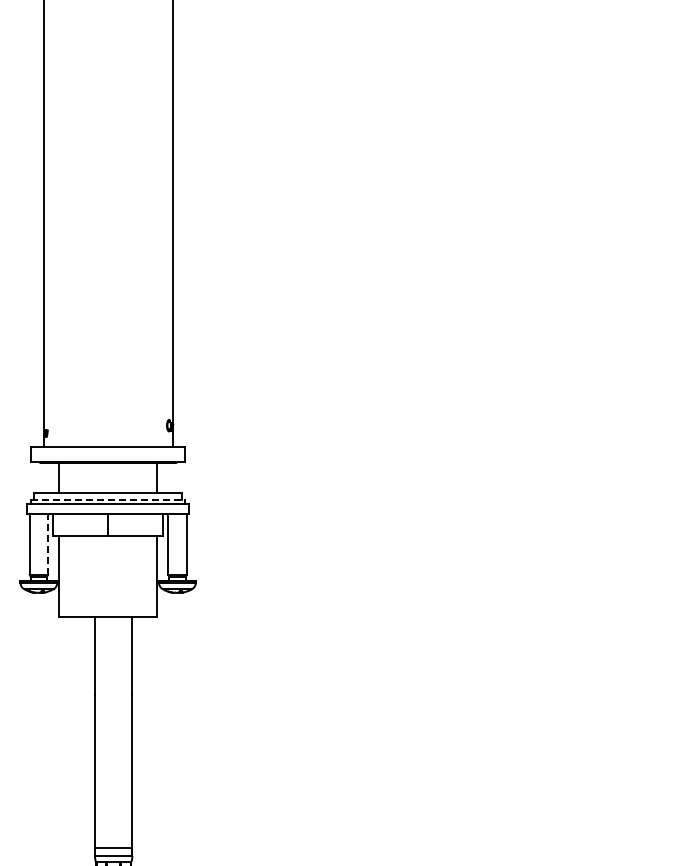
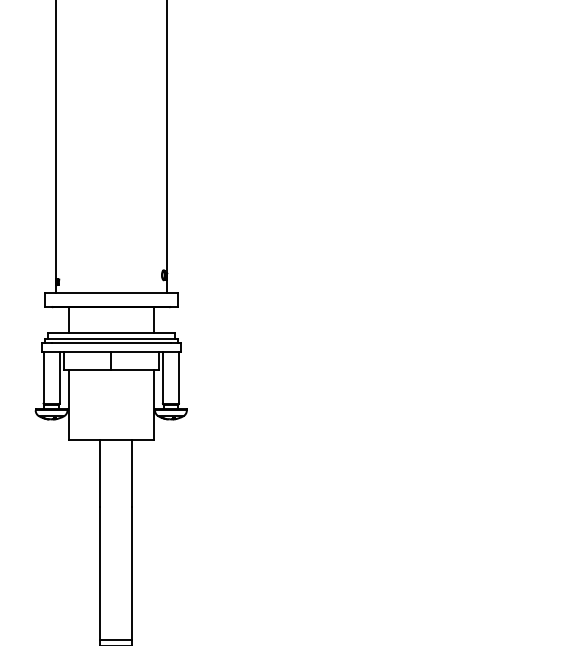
line: (108, 499) -> (111, 338), dashed -> solid
line: (48, 544) -> (59, 377), dashed -> solid

